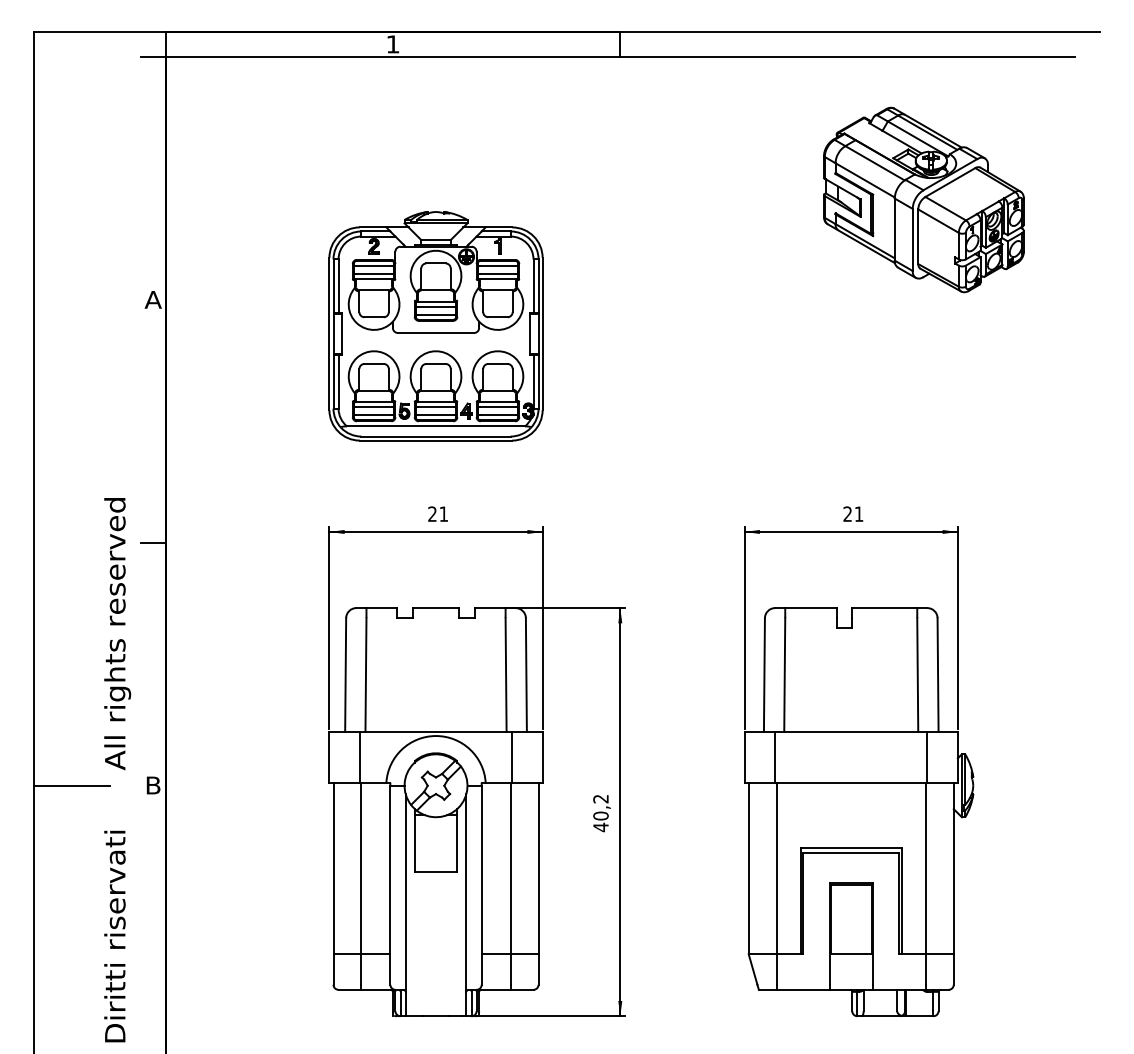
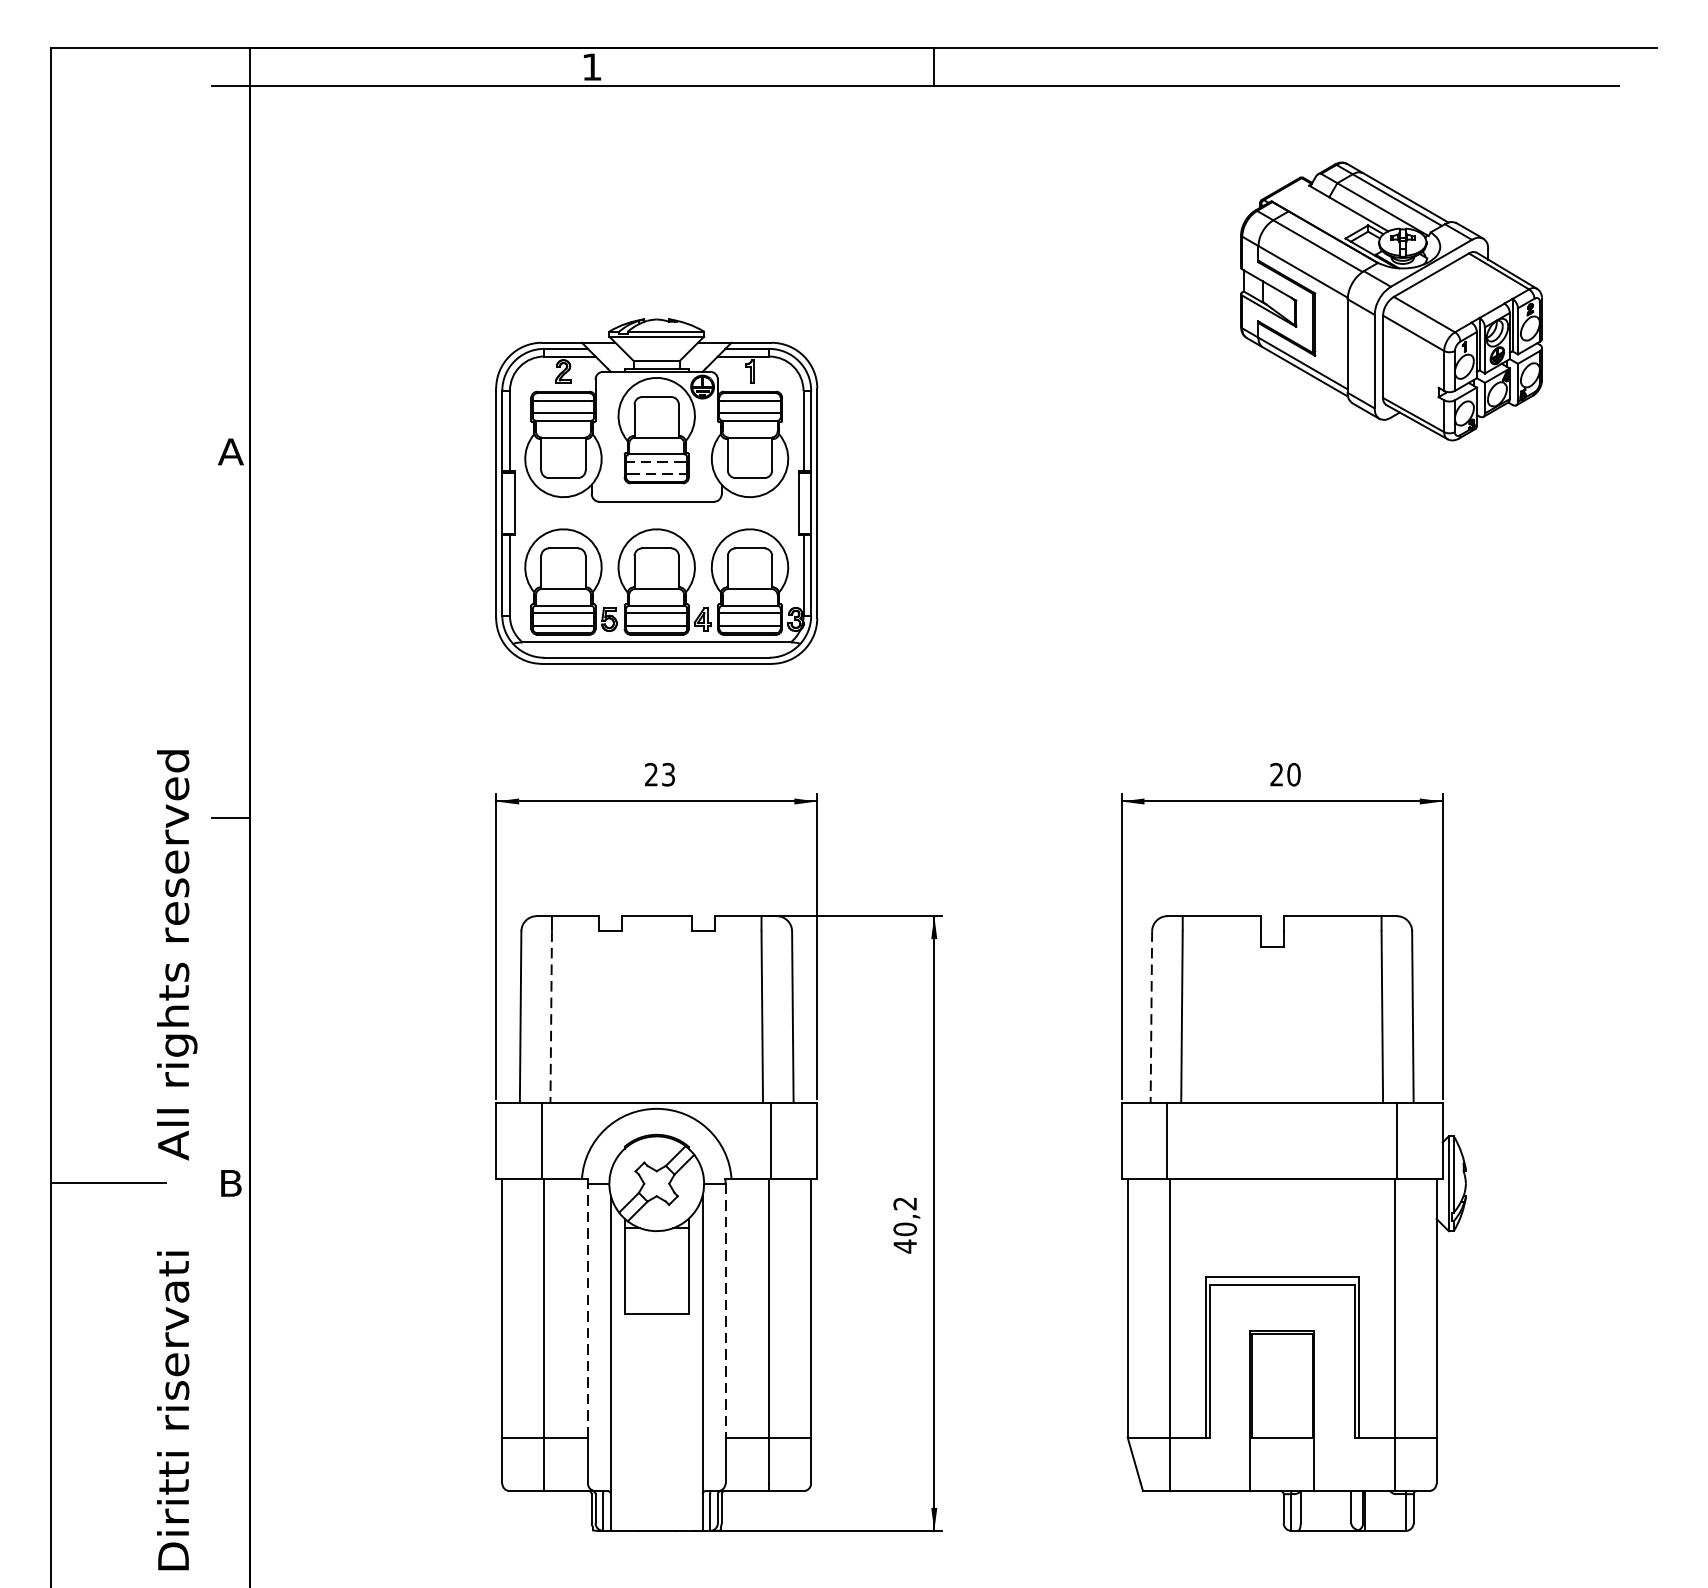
line: (435, 306) -> (655, 461), solid -> dashed
line: (436, 314) -> (657, 473), solid -> dashed
text: (443, 513) -> (667, 773), 21 -> 23
text: (858, 513) -> (1293, 773), 21 -> 20
line: (365, 675) -> (550, 1017), solid -> dashed
line: (764, 675) -> (1151, 1017), solid -> dashed
line: (390, 869) -> (588, 1309), solid -> dashed
line: (481, 870) -> (725, 1311), solid -> dashed

